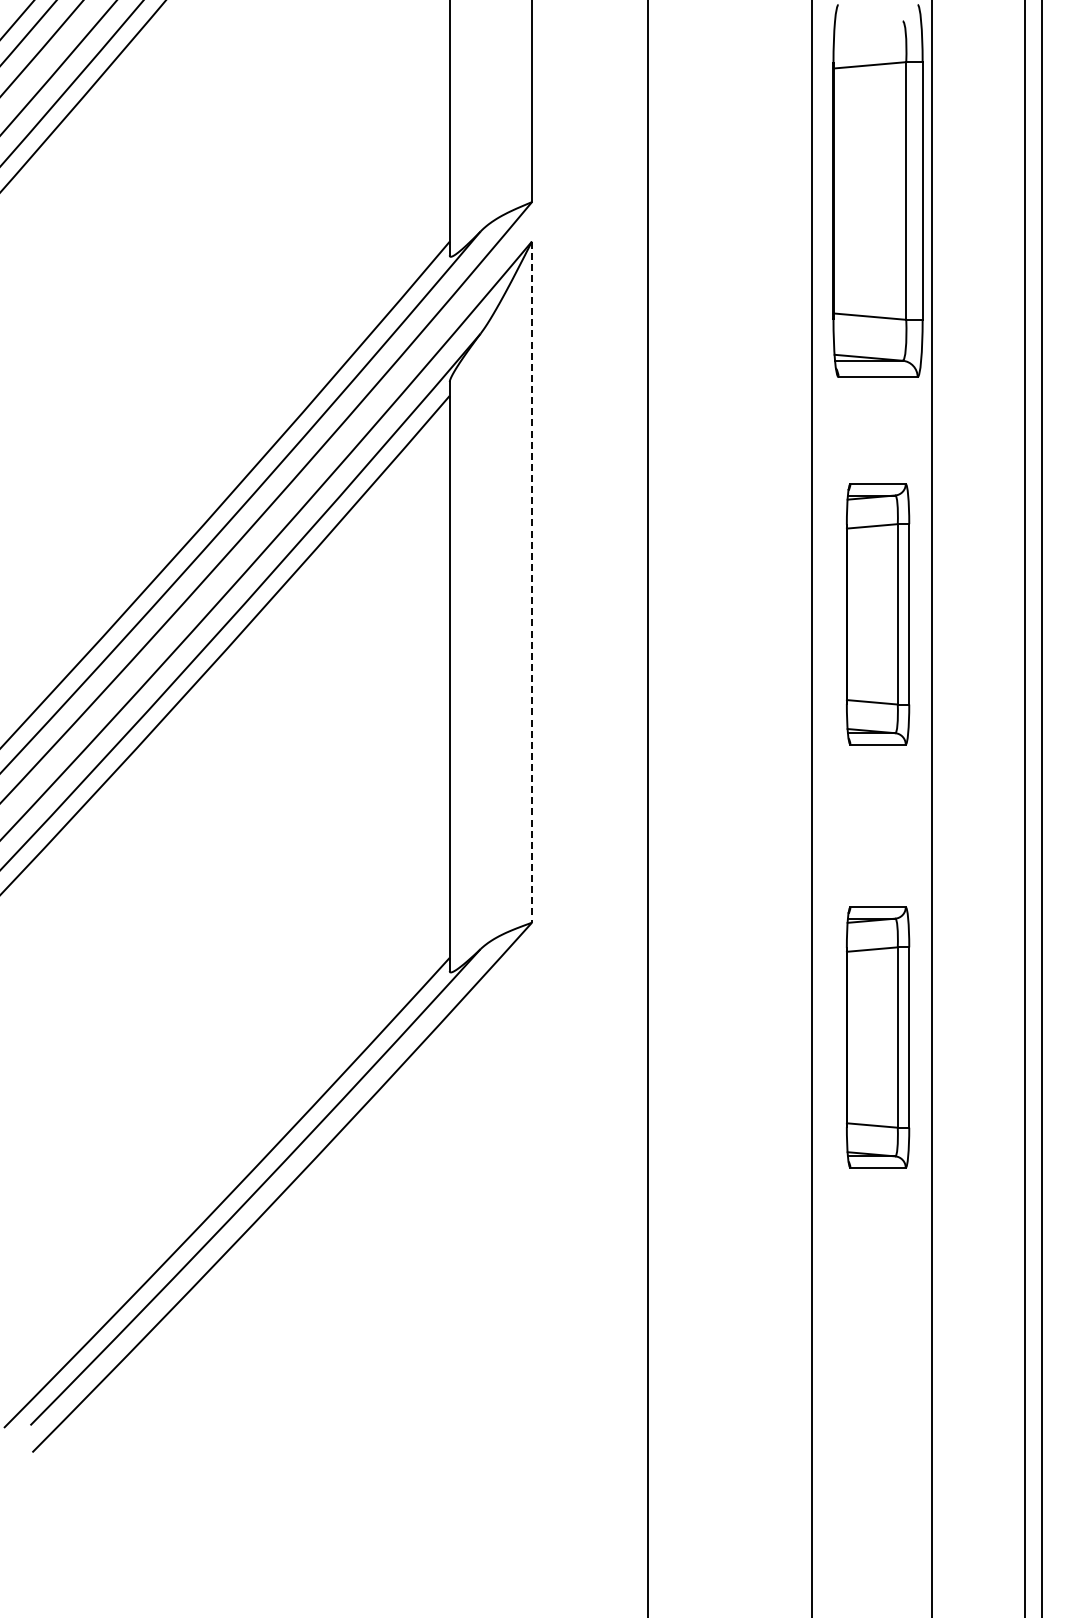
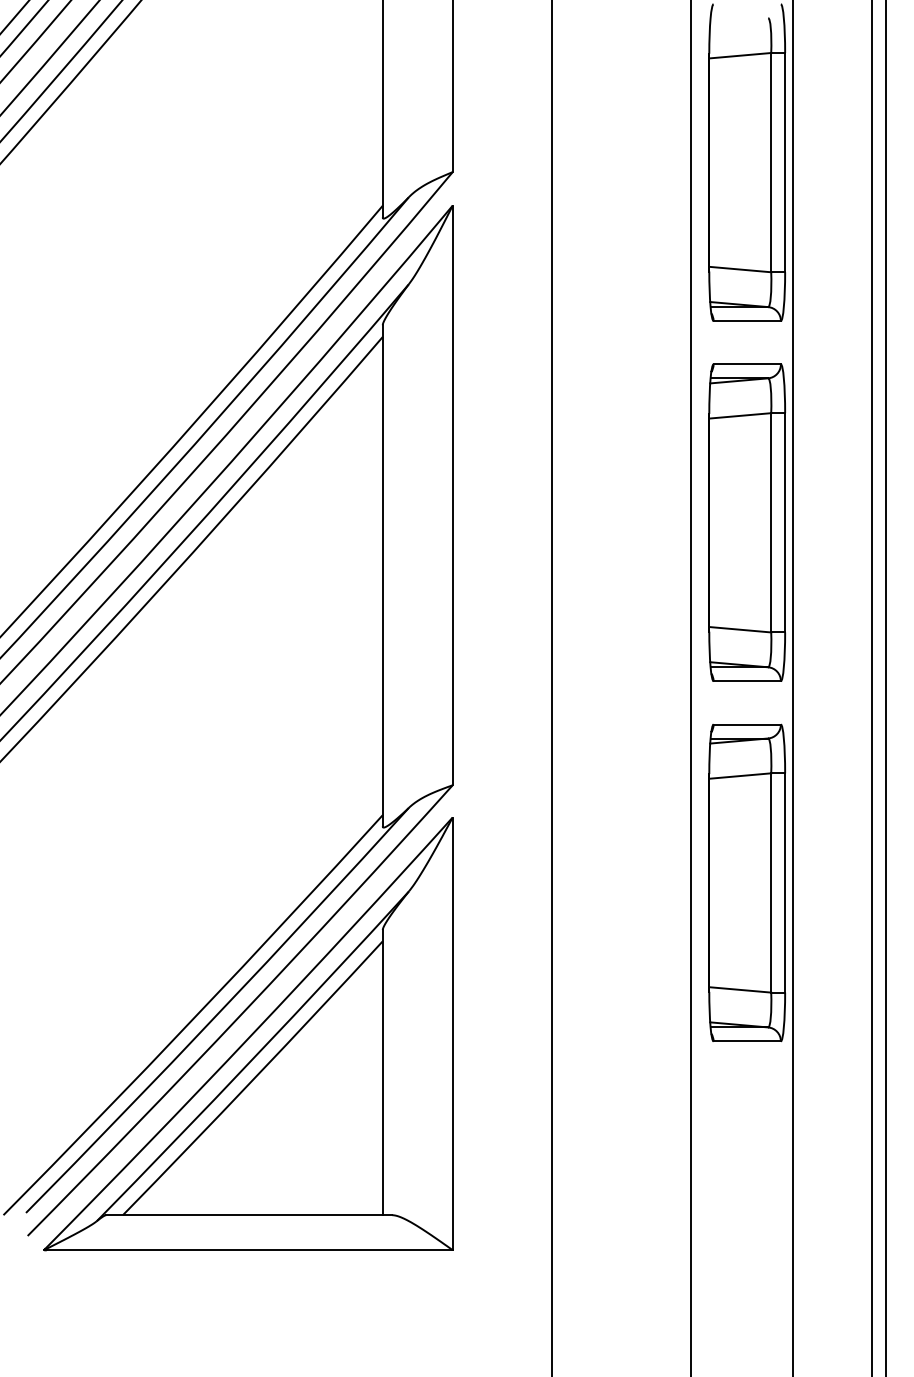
line: (531, 582) -> (452, 495), dashed -> solid
part: (877, 614) -> (746, 522), size x1.43
part: (877, 1037) -> (746, 882), size x1.43
part: (291, 1215) -> (248, 1034), added

